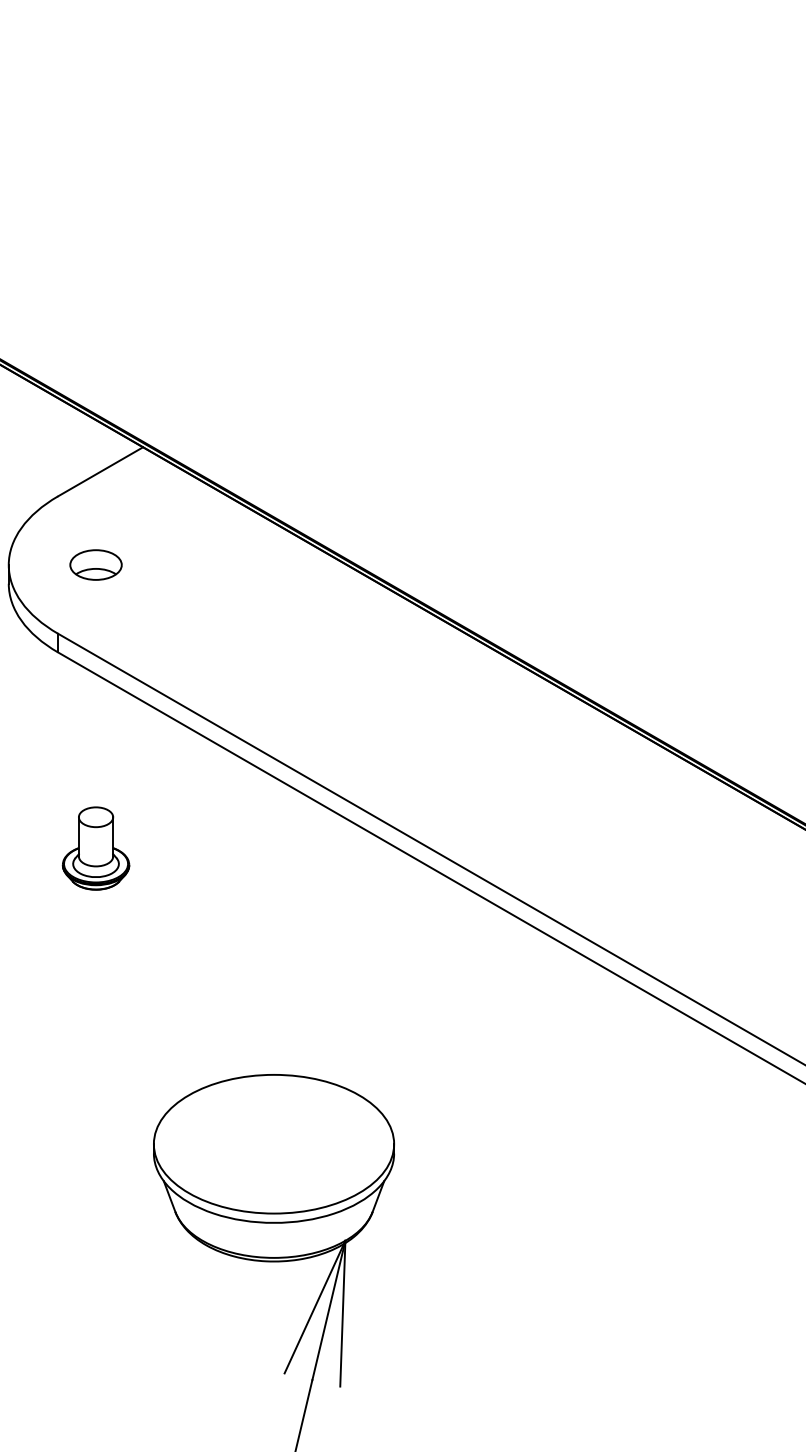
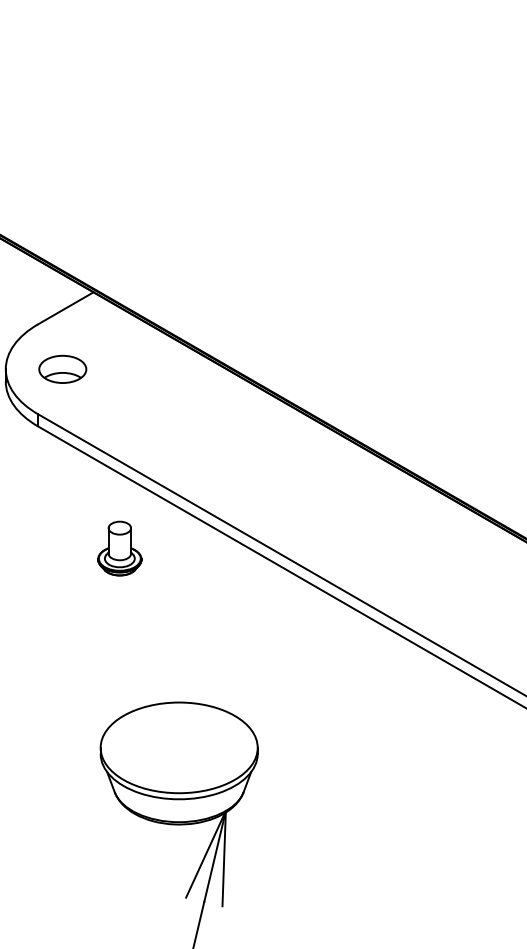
part: (95, 563) -> (62, 368), size x1.4
part: (95, 848) -> (119, 548), moved

